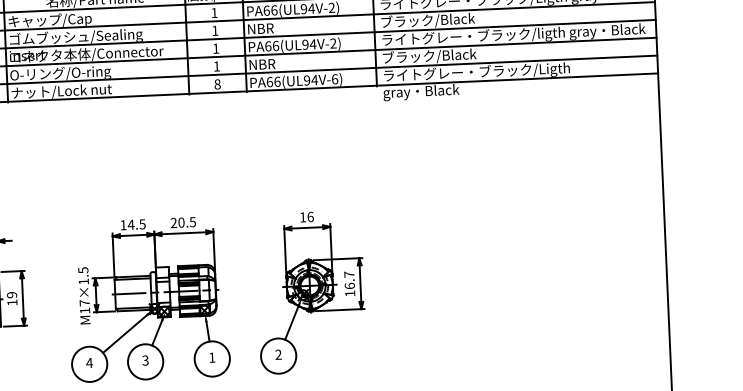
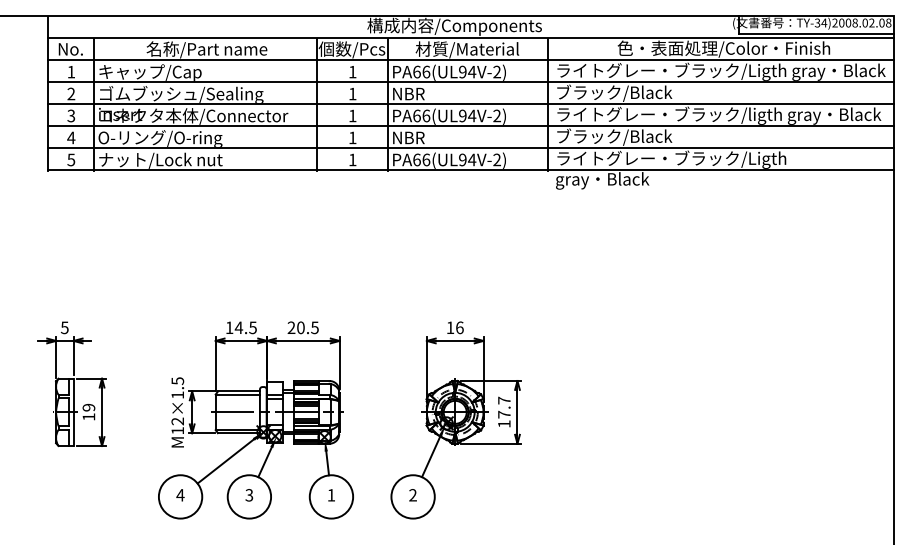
text: (335, 78) -> (497, 159), PA66(UL94V-6) -> PA66(UL94V-2)
text: (217, 84) -> (352, 159), 8 -> 1
text: (349, 285) -> (504, 414), 16.7 -> 17.7
text: (84, 303) -> (177, 421), M17×1.5 -> M12×1.5

